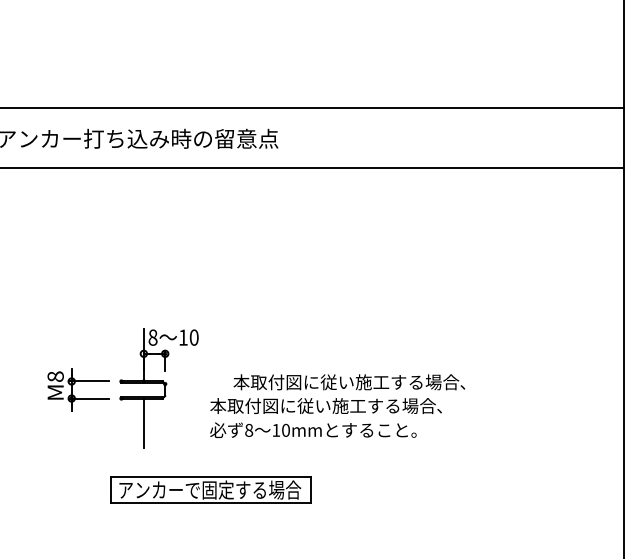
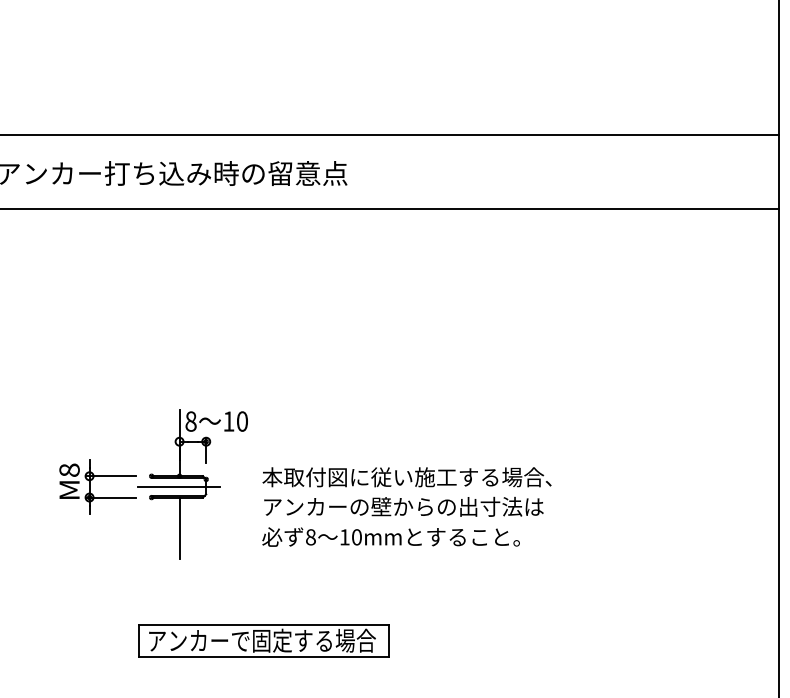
text: (348, 382) -> (406, 477), moved
line: (142, 389) -> (178, 486), added
text: (325, 405) -> (406, 506), 本取付図に従い施工する場合､ -> アンカーの壁からの出寸法は
part: (211, 489) -> (263, 640), moved

